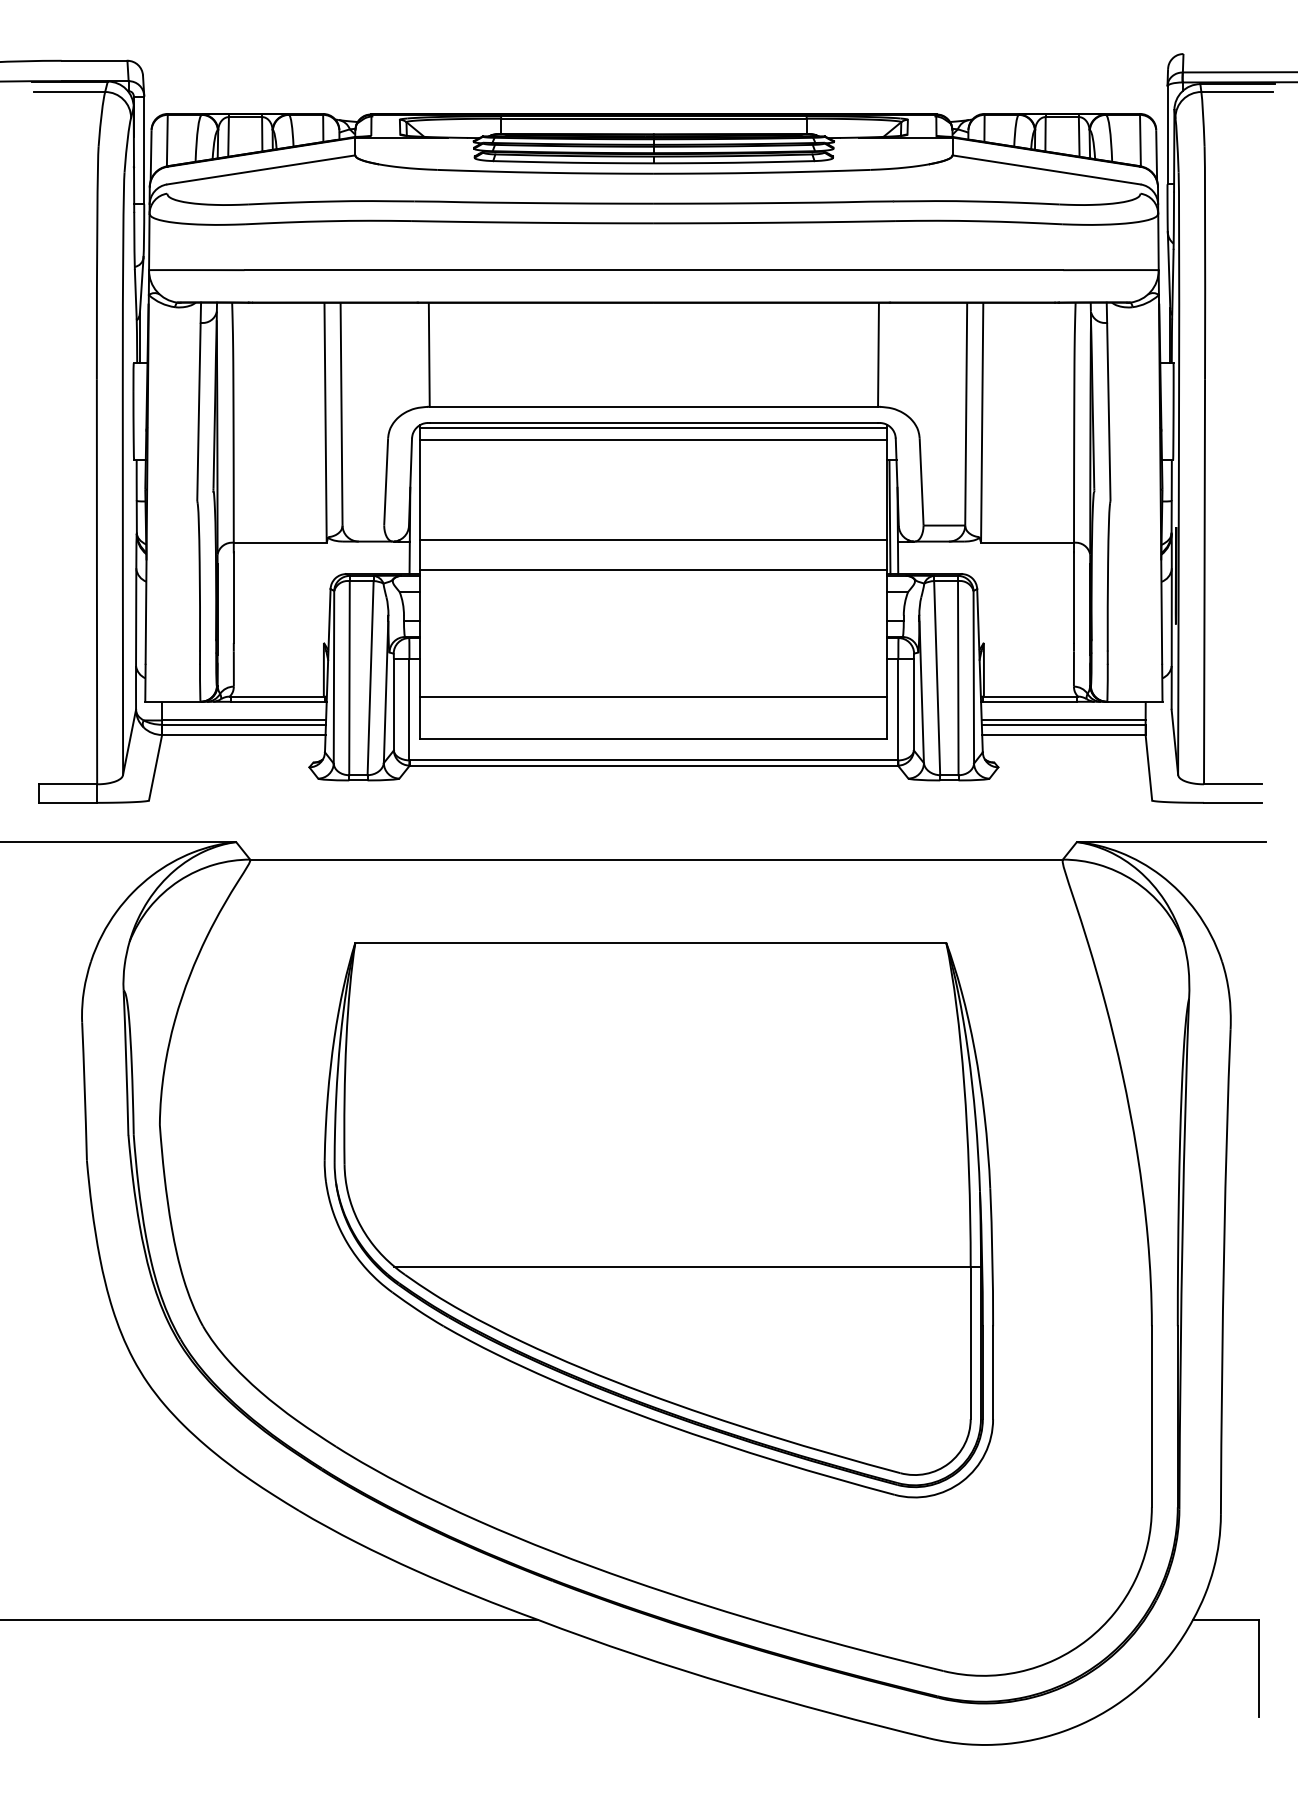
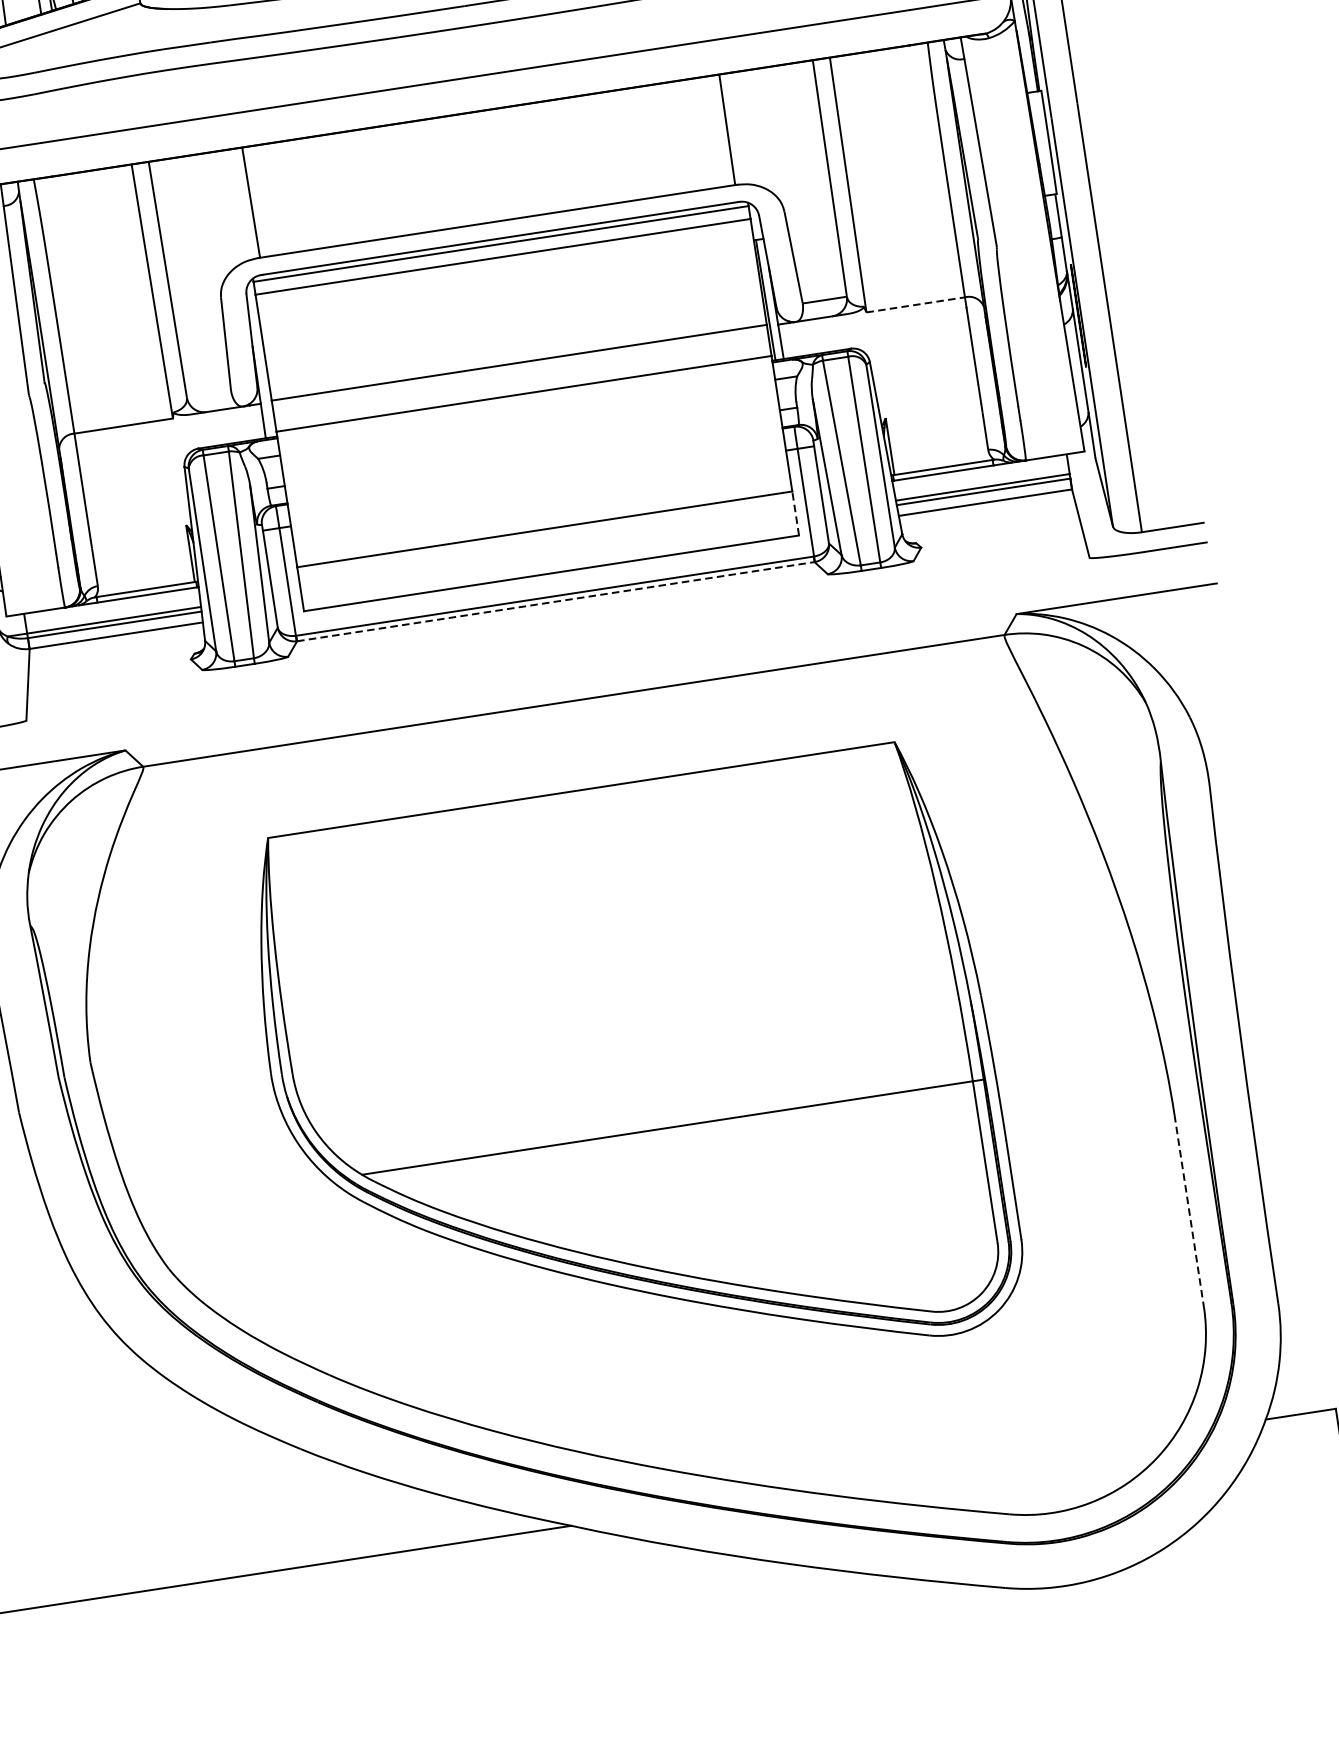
line: (1028, 542) -> (916, 304), solid -> dashed
line: (887, 718) -> (795, 513), solid -> dashed
line: (654, 765) -> (556, 601), solid -> dashed
line: (1151, 1416) -> (1188, 1210), solid -> dashed

